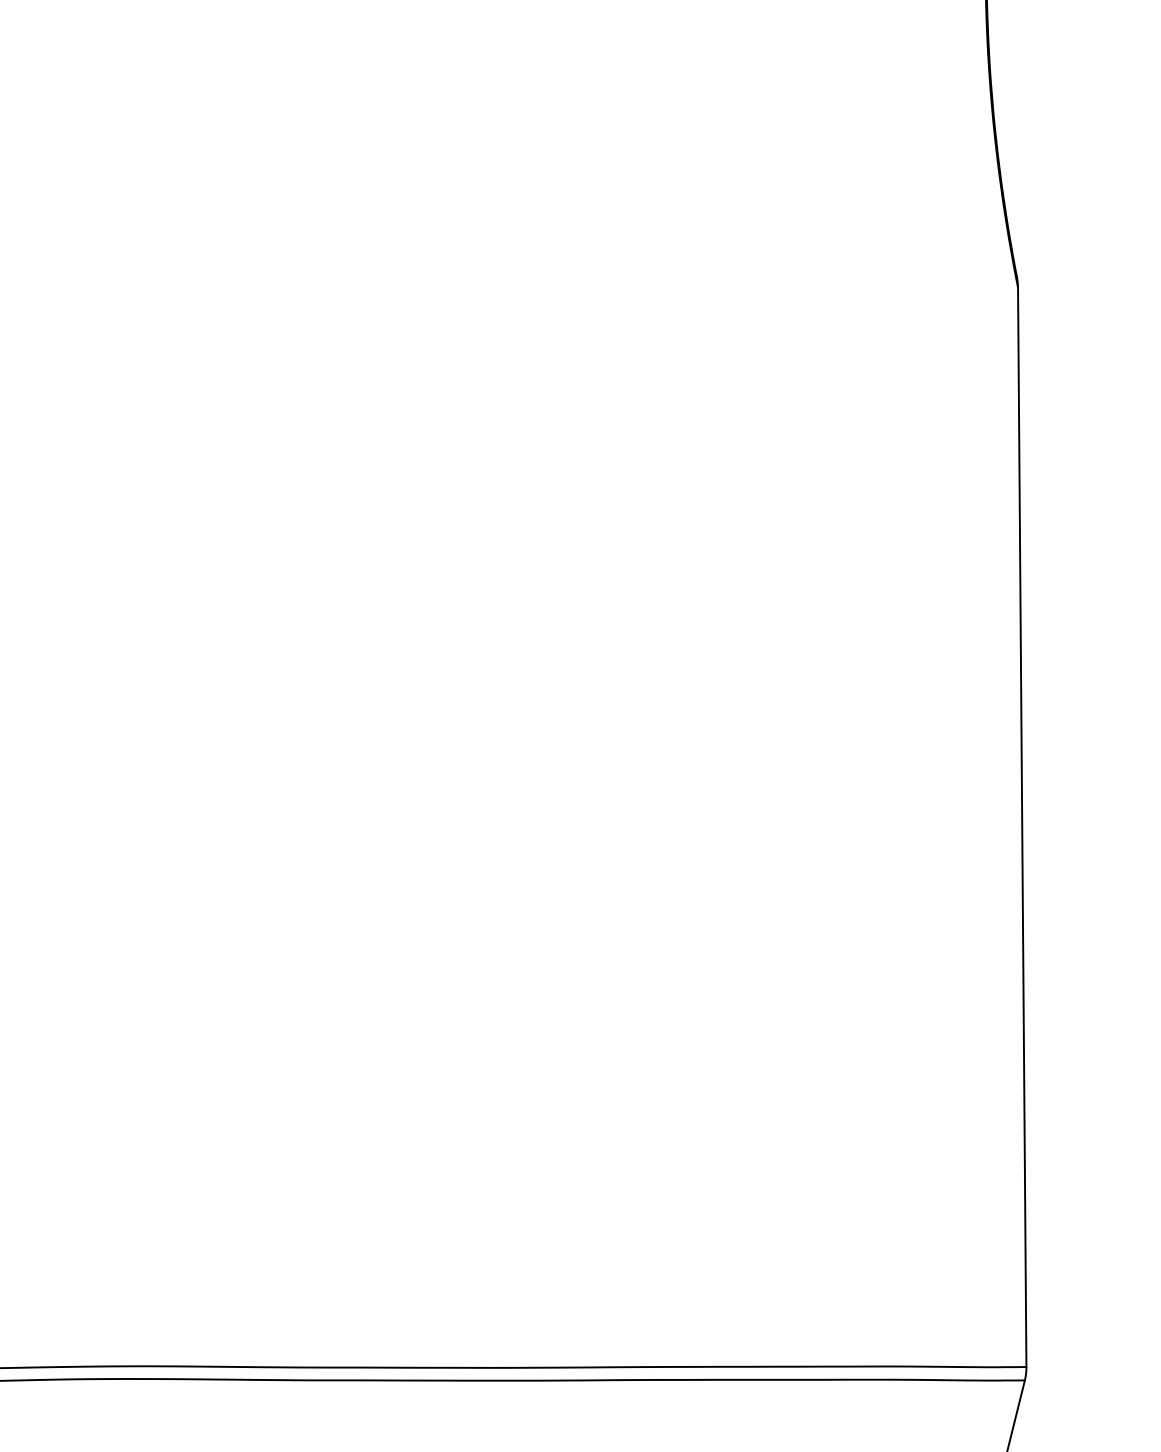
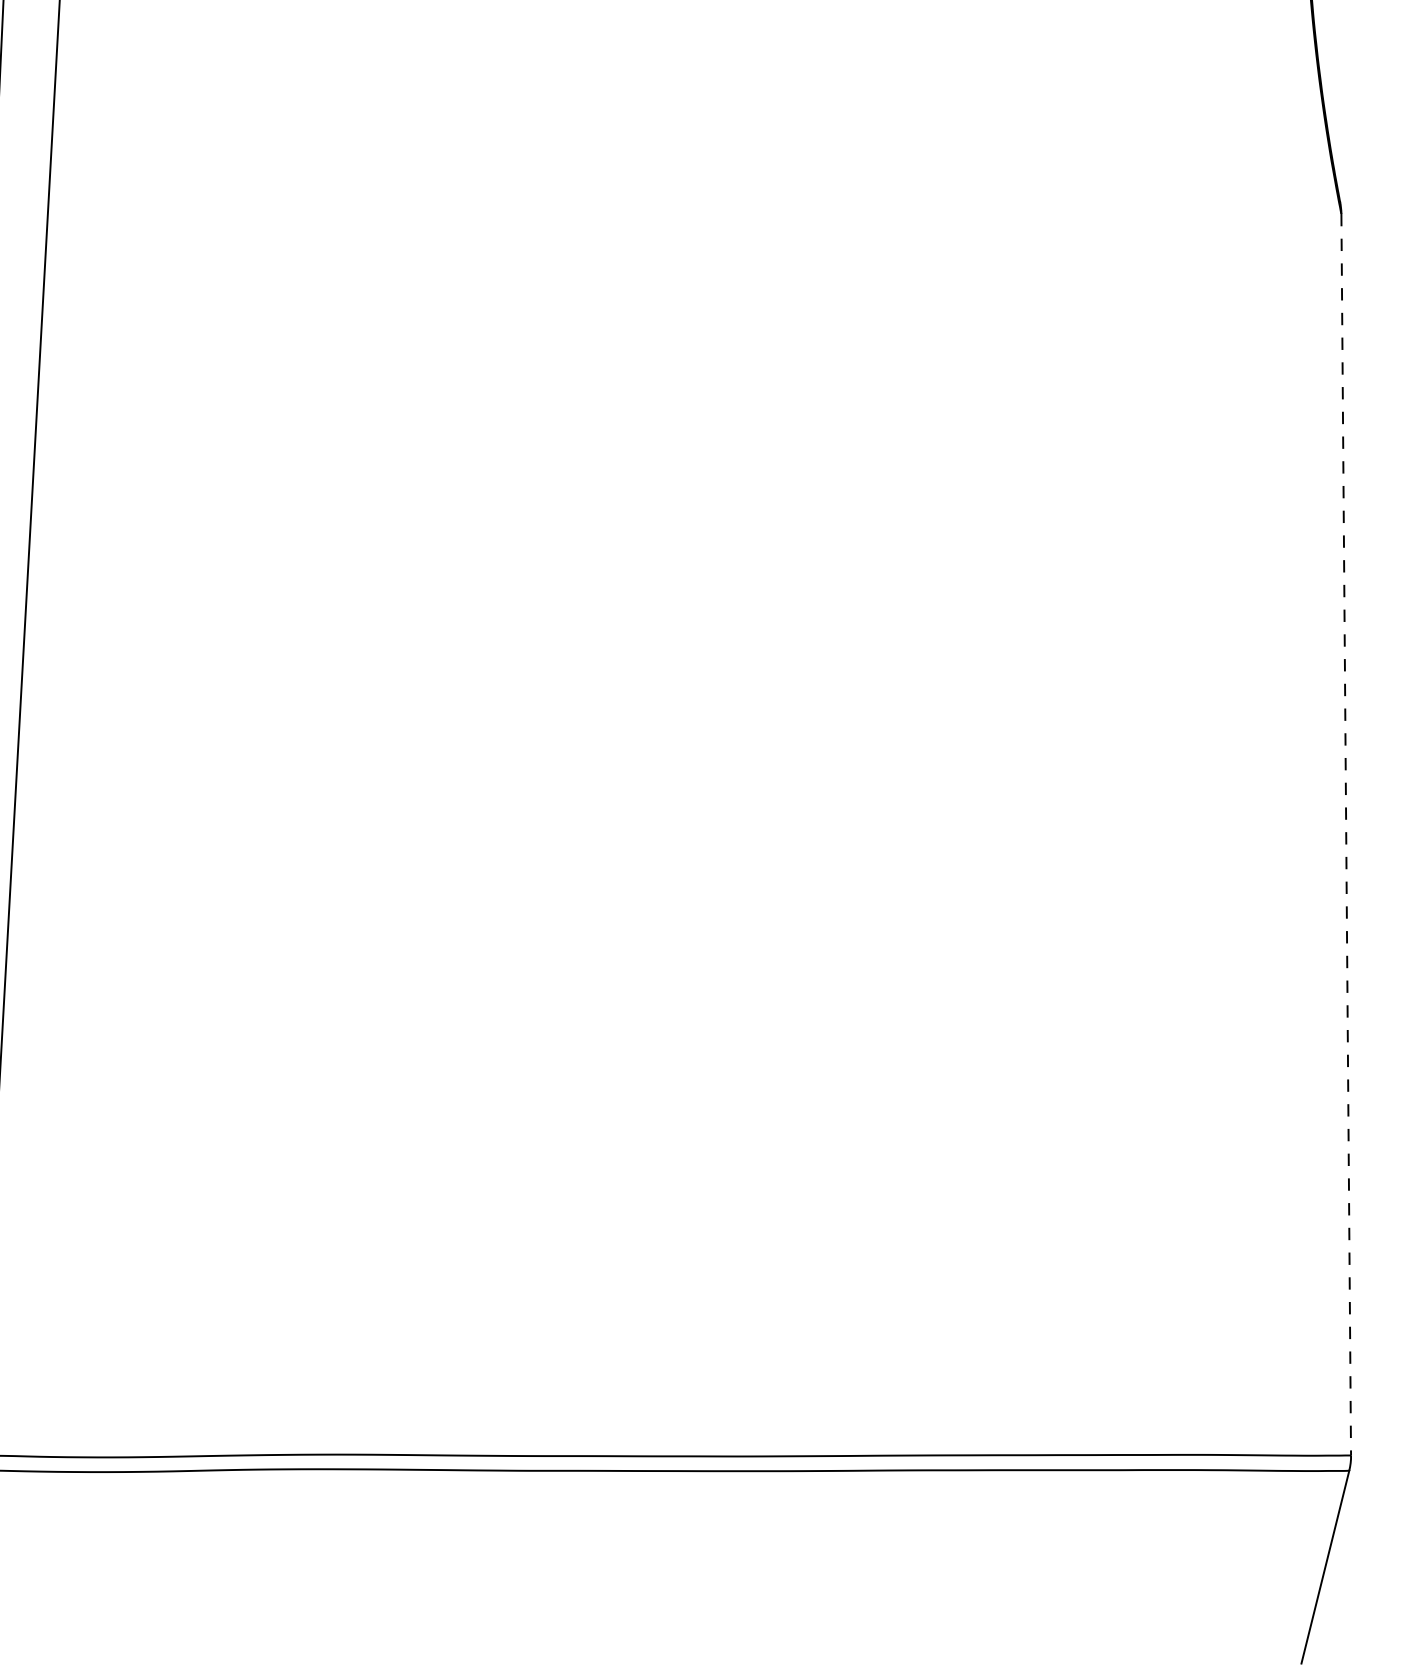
line: (1022, 827) -> (1346, 834), solid -> dashed

